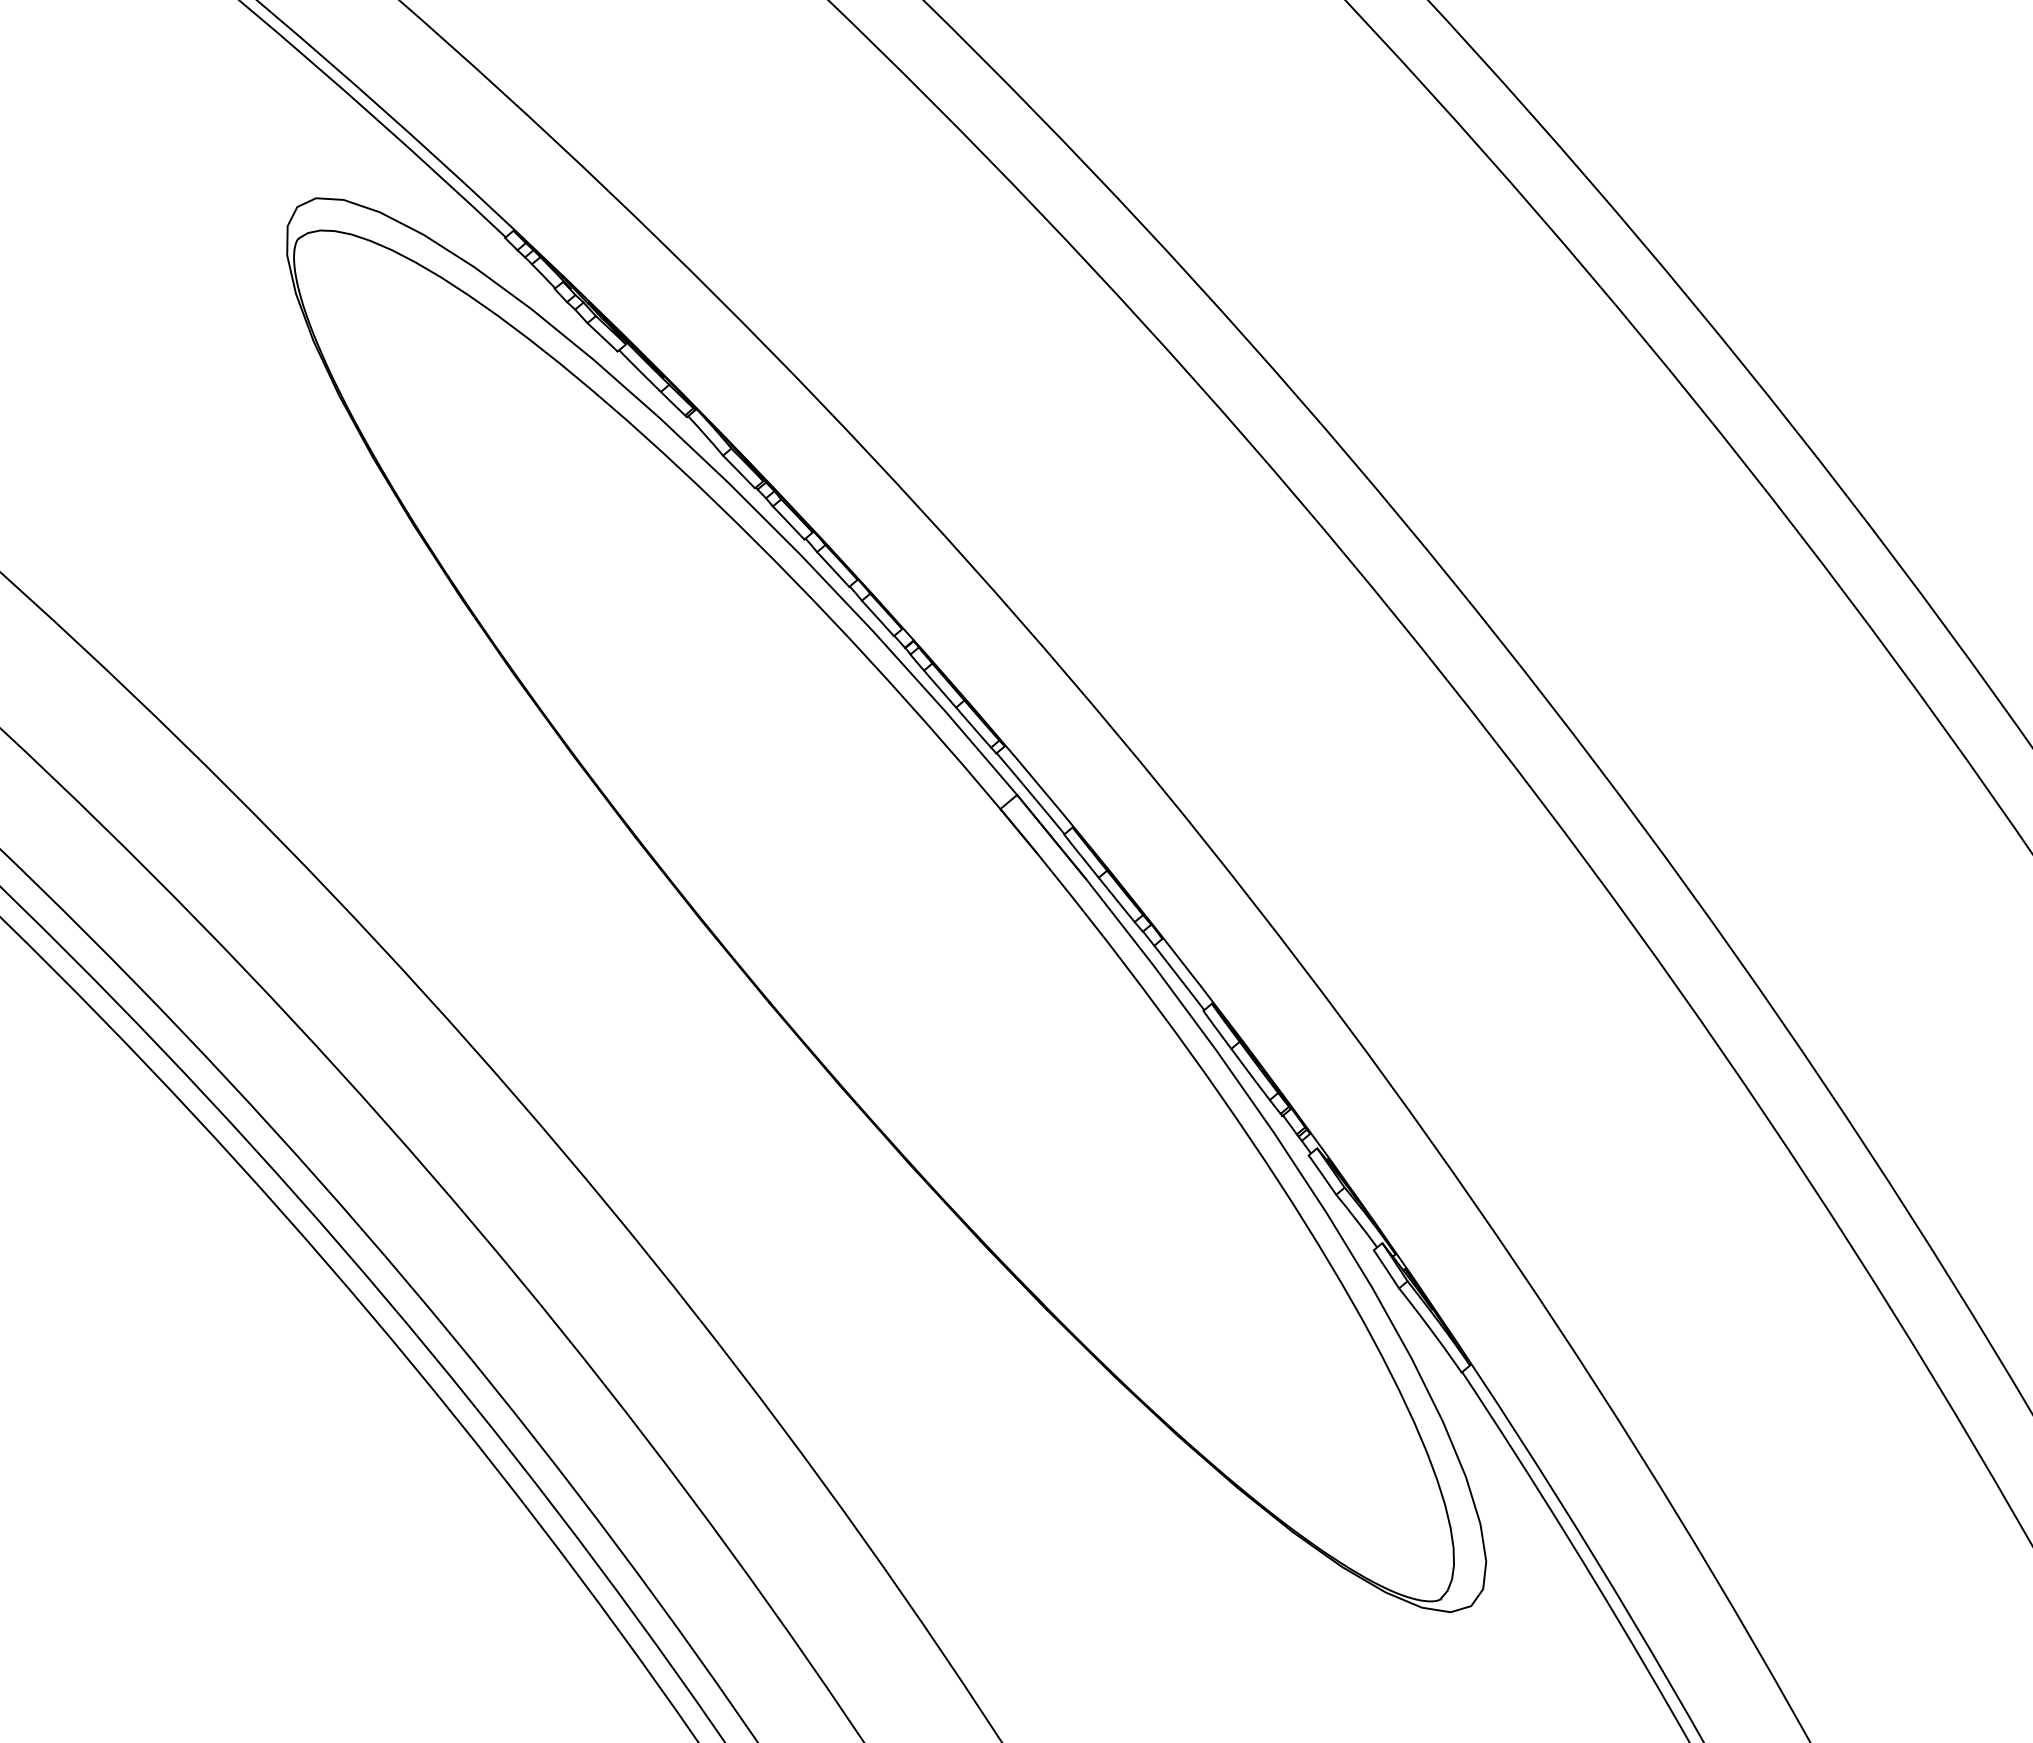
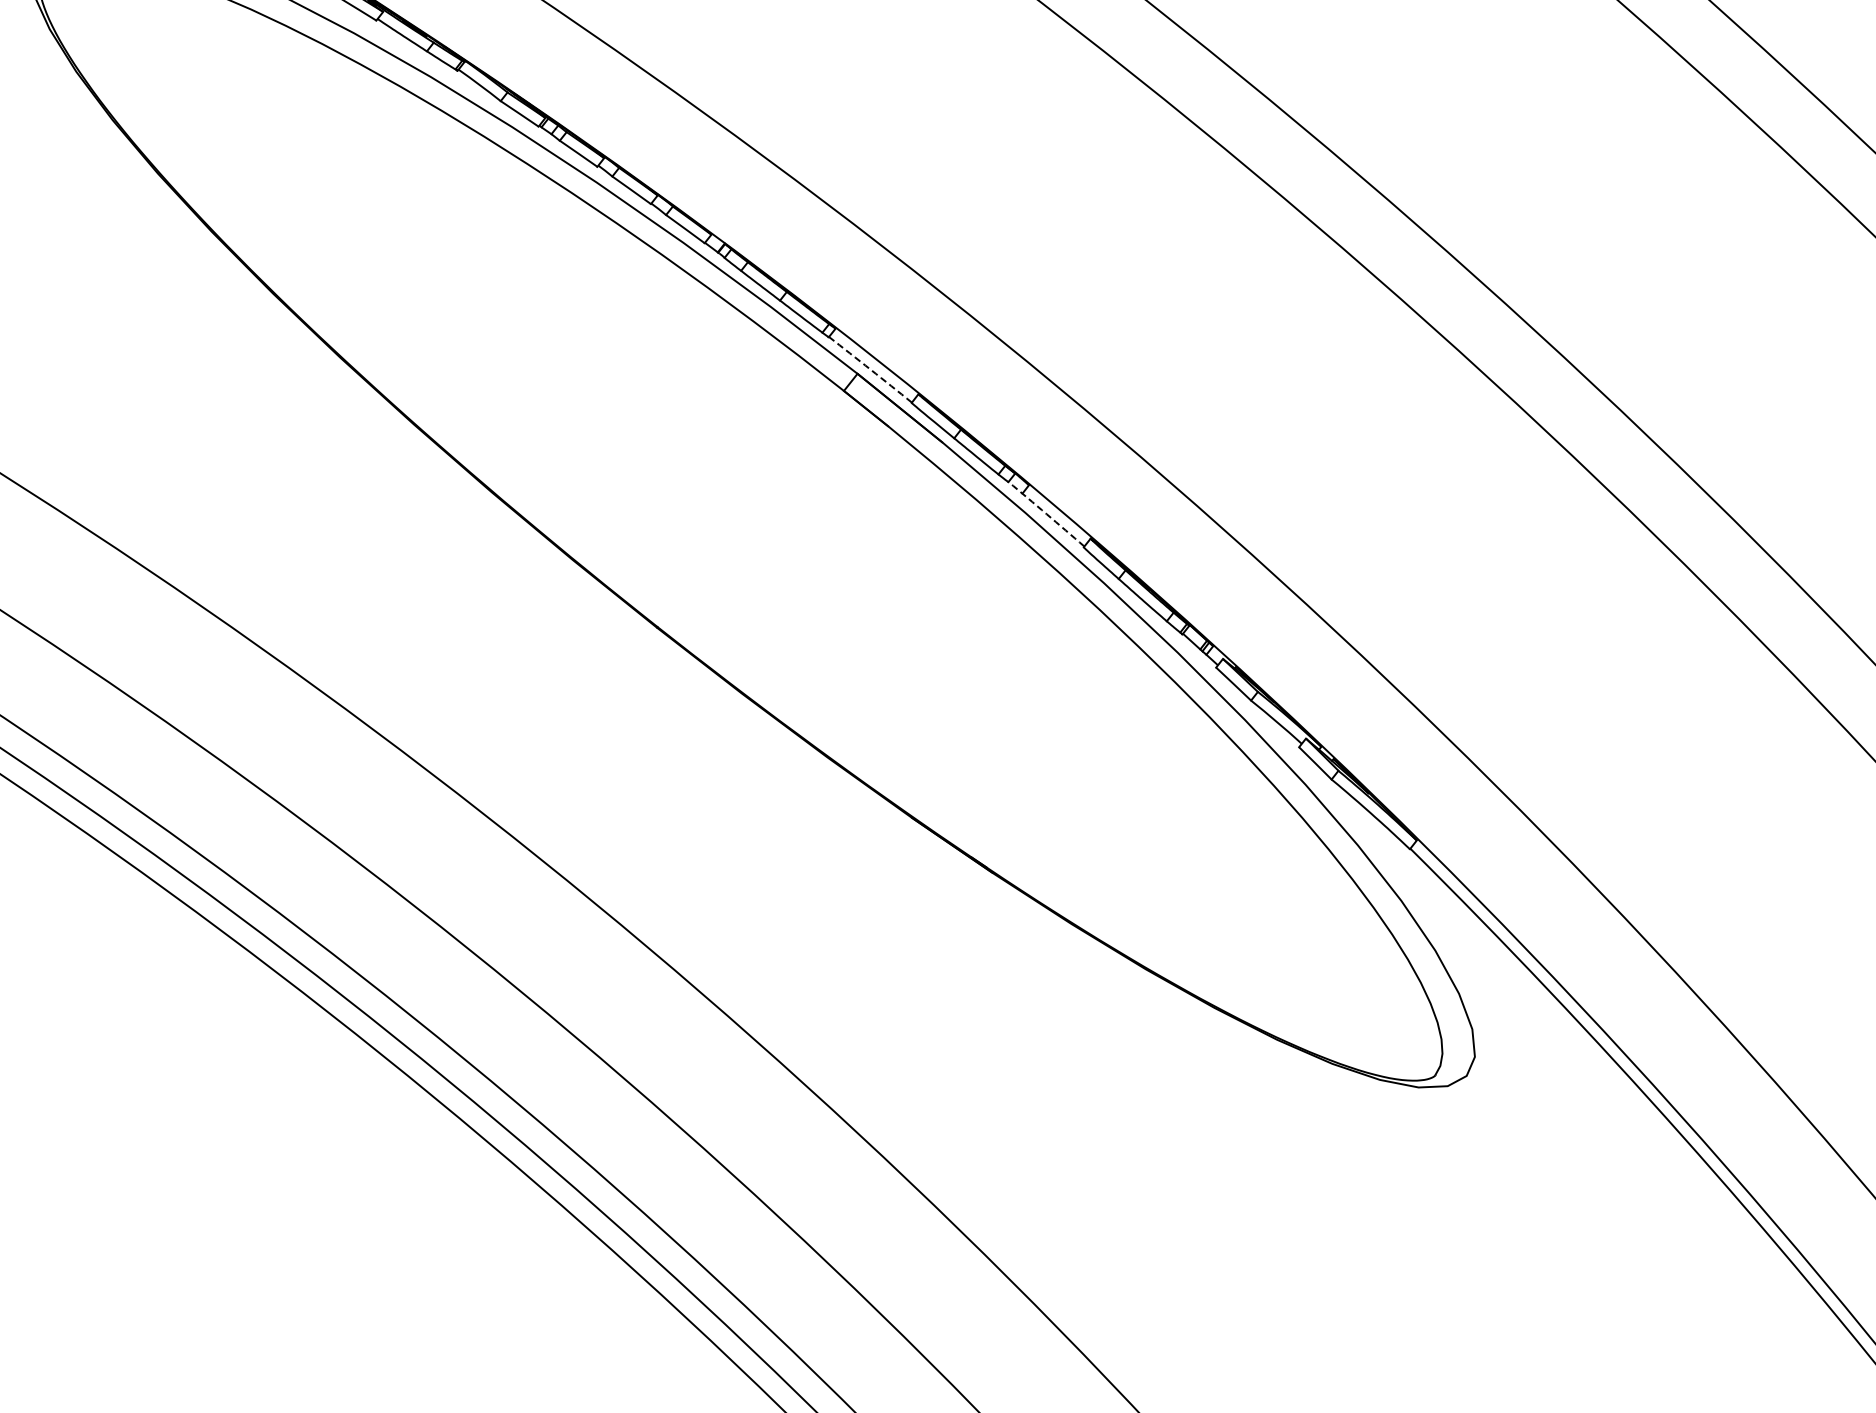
arc: (1030, 793) -> (870, 369), solid -> dashed
arc: (1173, 970) -> (1046, 513), solid -> dashed

